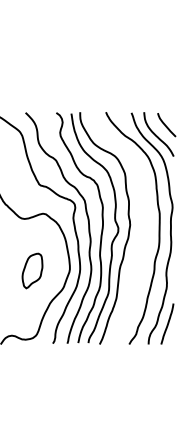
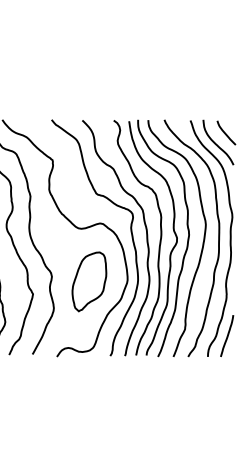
curve: (143, 232) -> (202, 242), added
part: (32, 270) -> (89, 281), size x1.67

